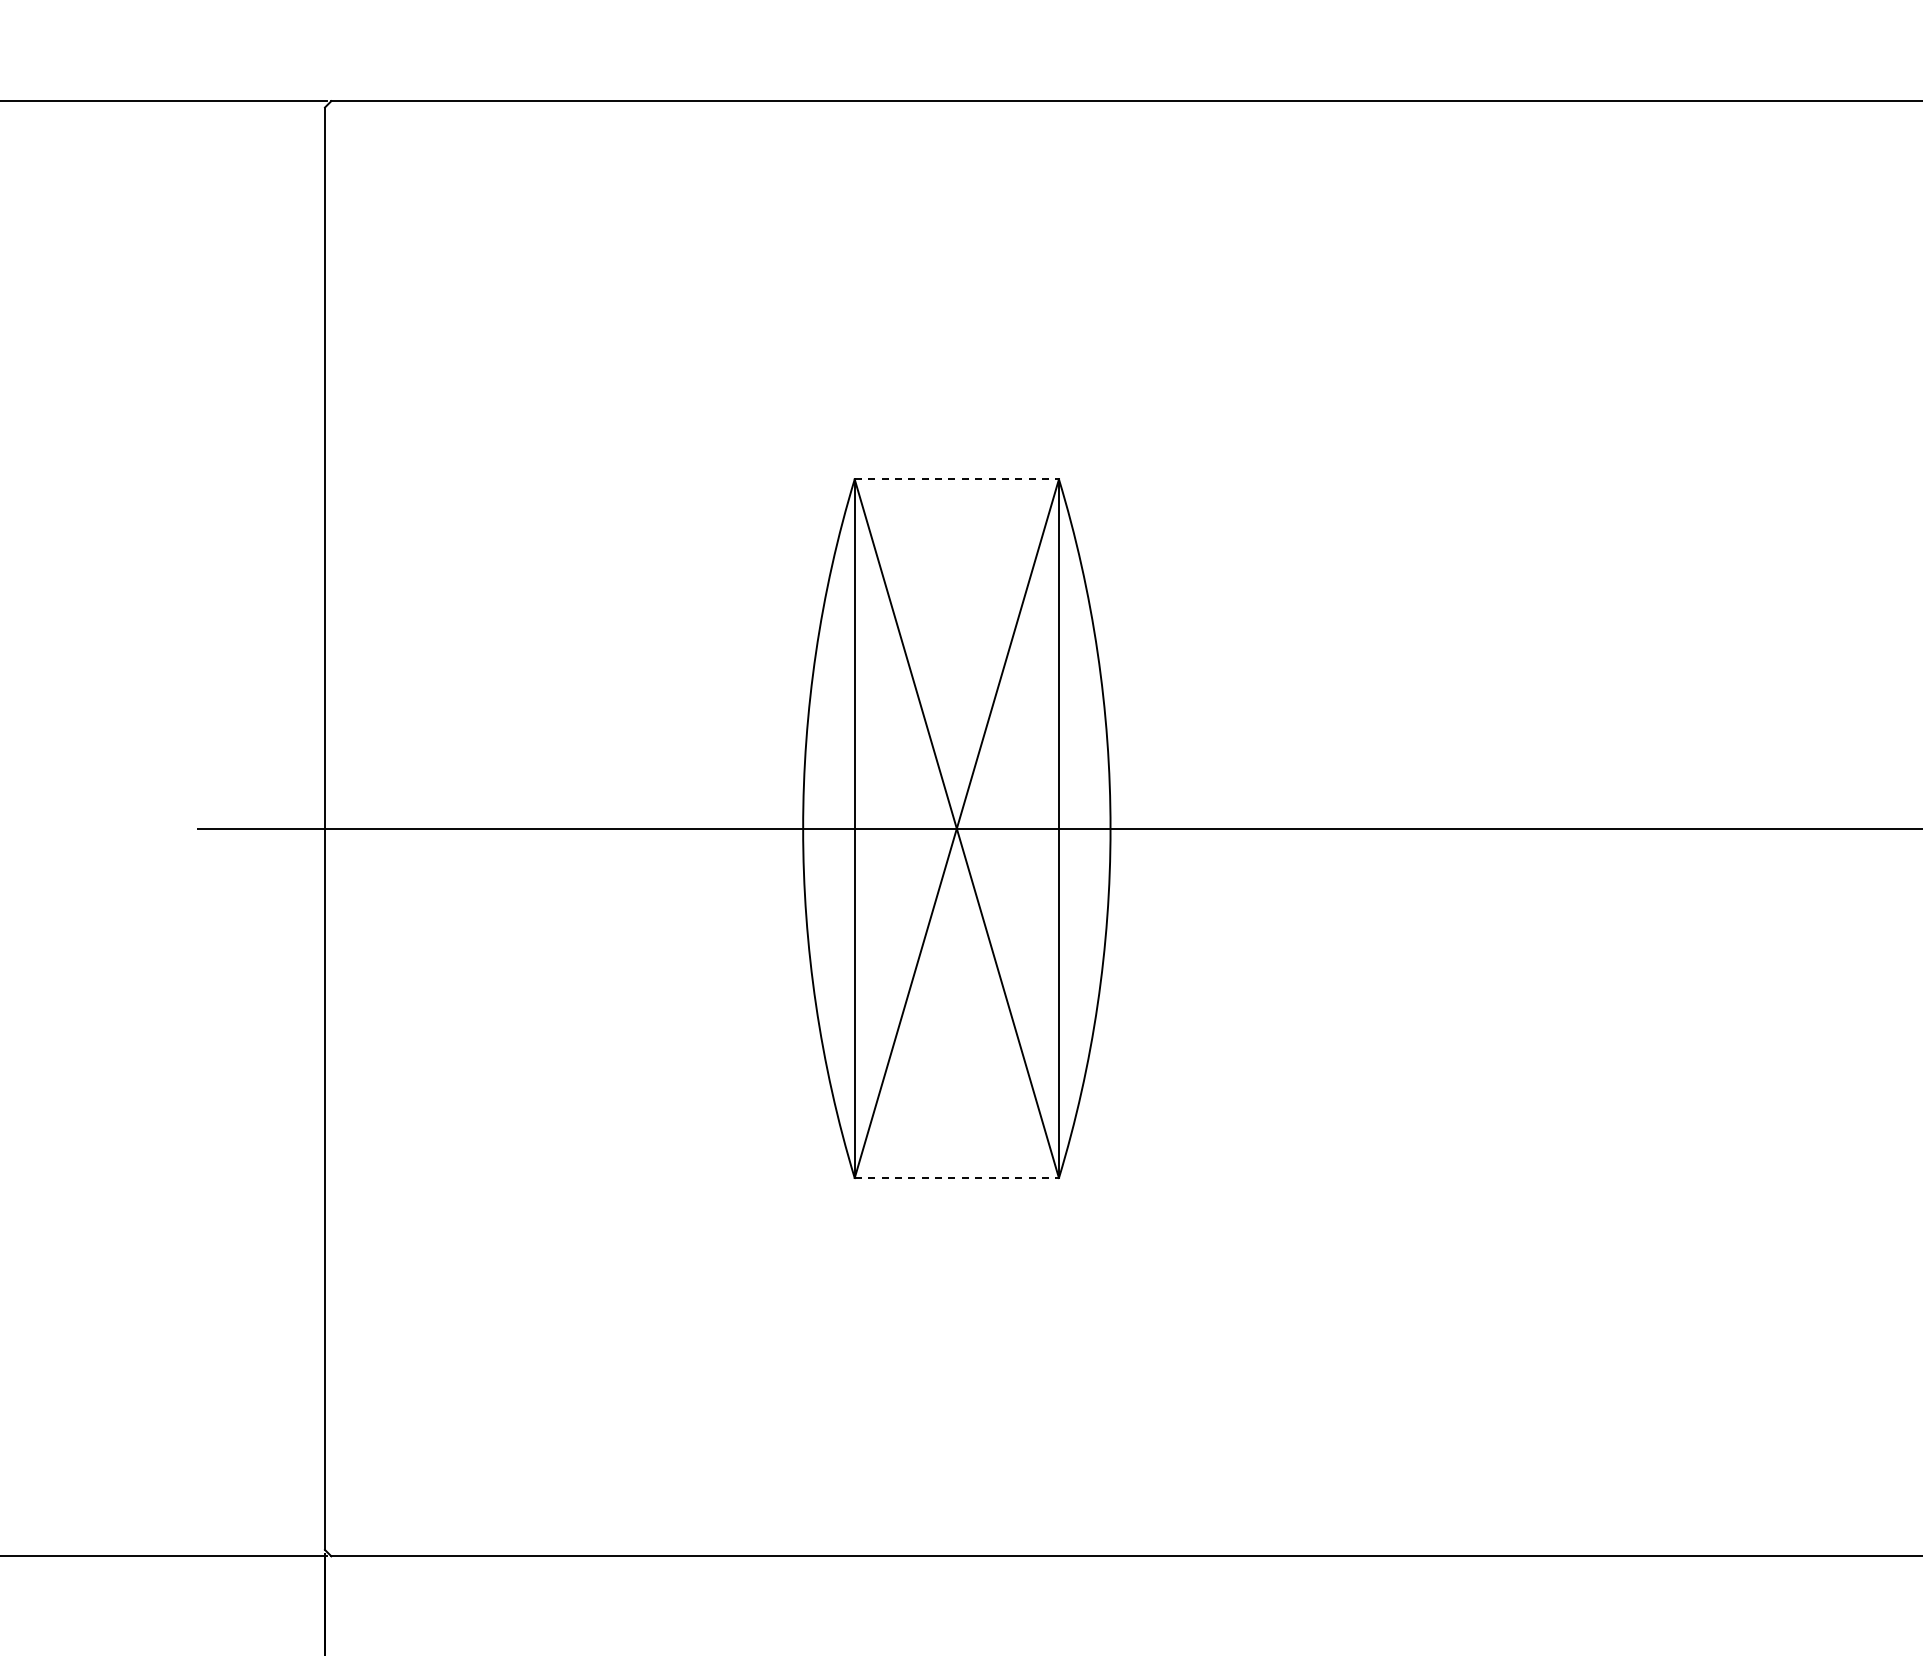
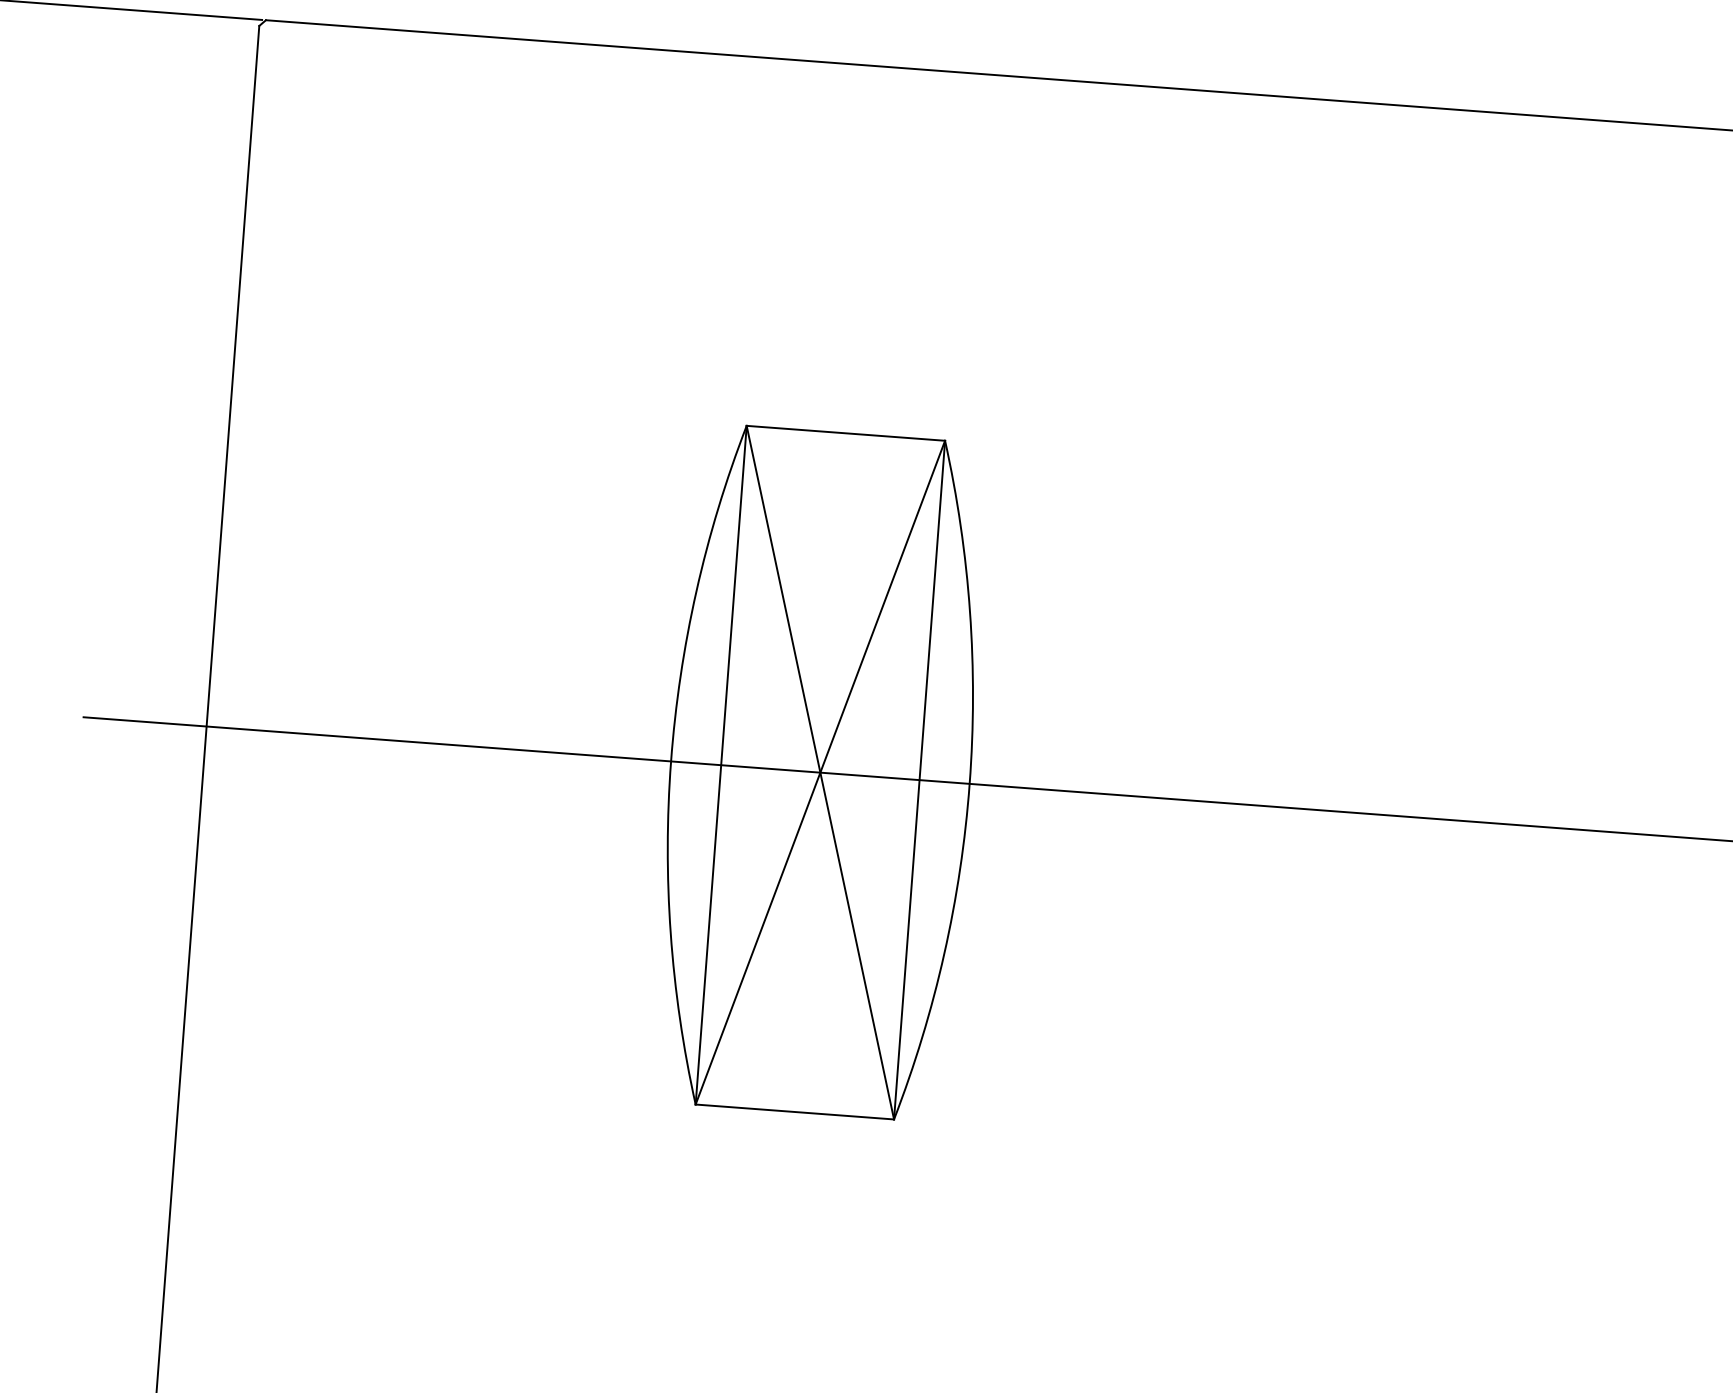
line: (957, 479) -> (846, 433), dashed -> solid
line: (957, 1178) -> (795, 1112), dashed -> solid

